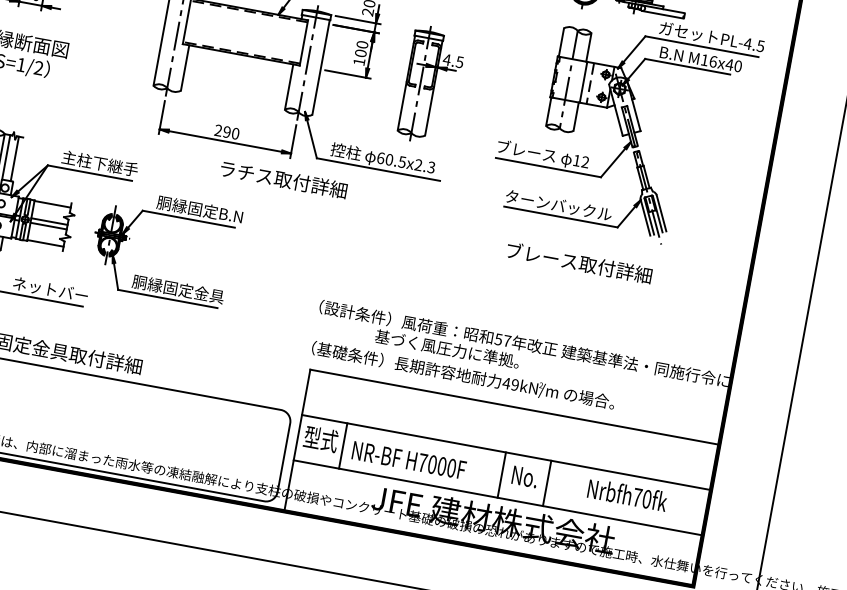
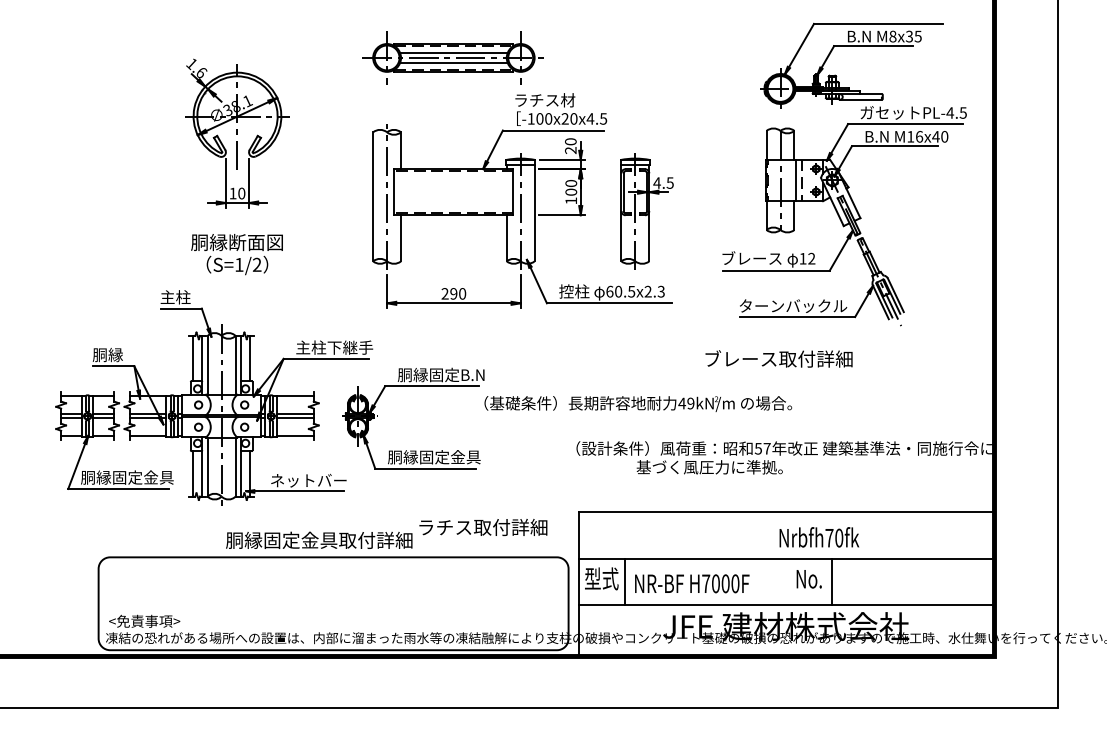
text: (284, 179) -> (483, 527), moved
text: (578, 262) -> (778, 358), moved
text: (463, 375) -> (638, 403), moved
line: (502, 475) -> (786, 581), removed
text: (627, 495) -> (819, 537), moved

